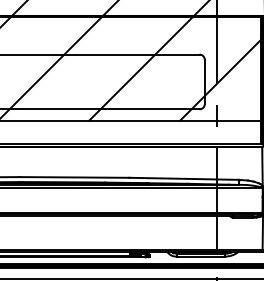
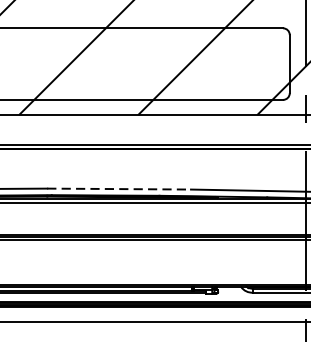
line: (74, 177) -> (119, 189), solid -> dashed

